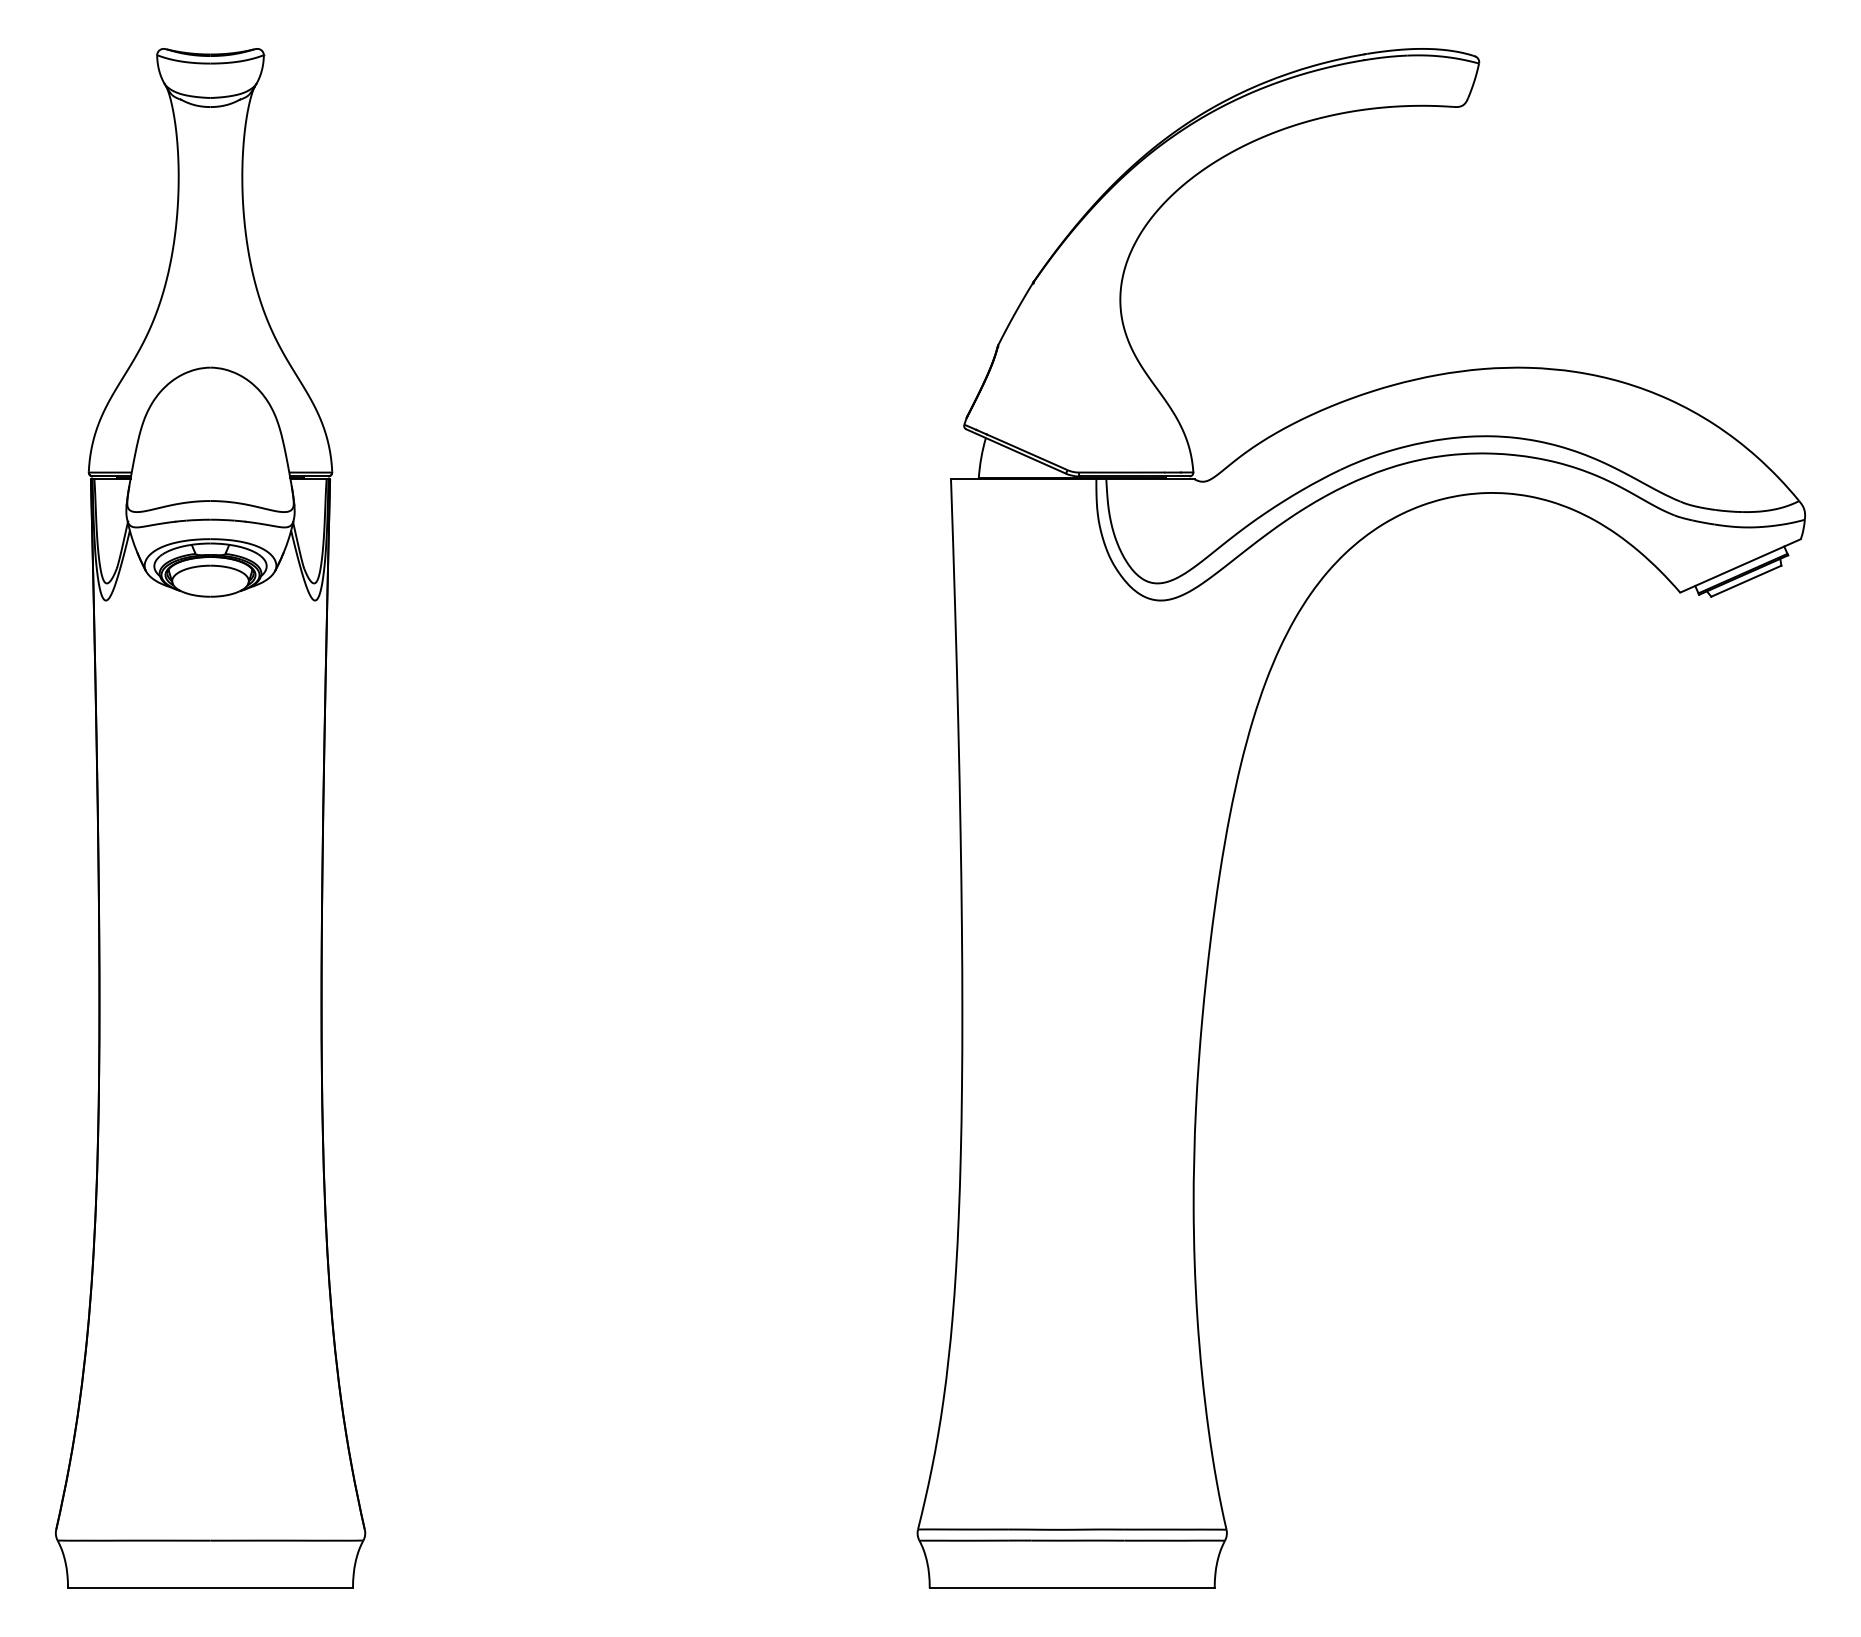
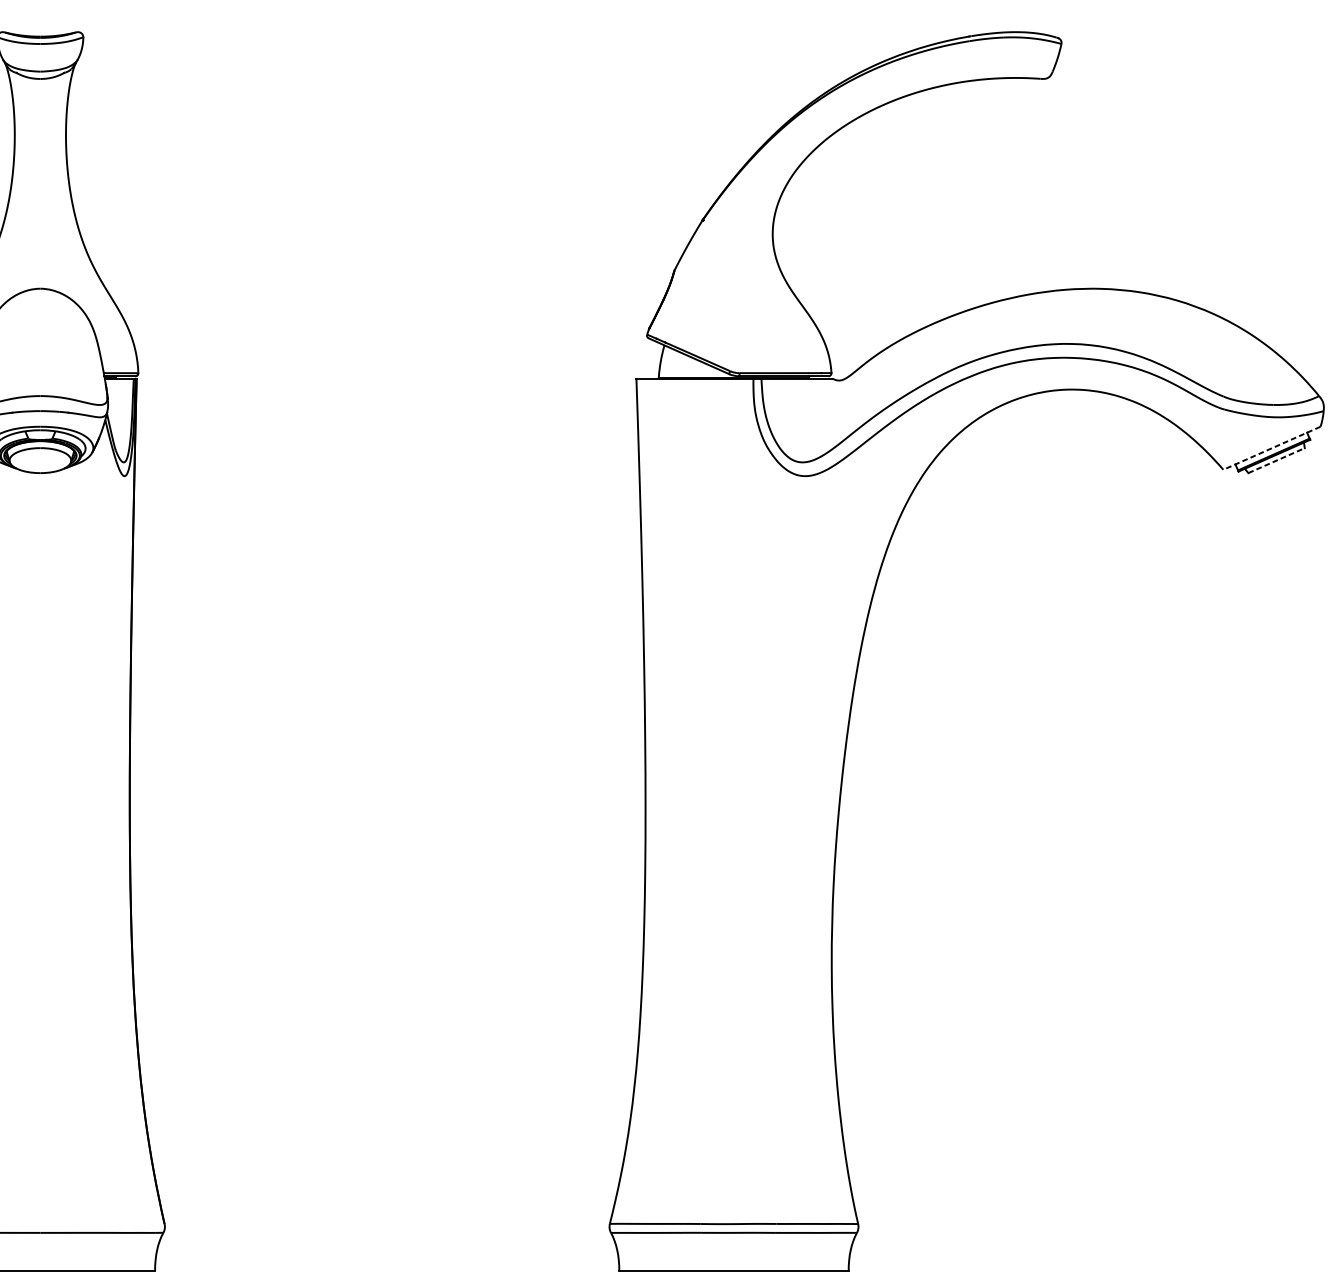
line: (1740, 565) -> (1271, 447), solid -> dashed
line: (1746, 581) -> (1276, 460), solid -> dashed

